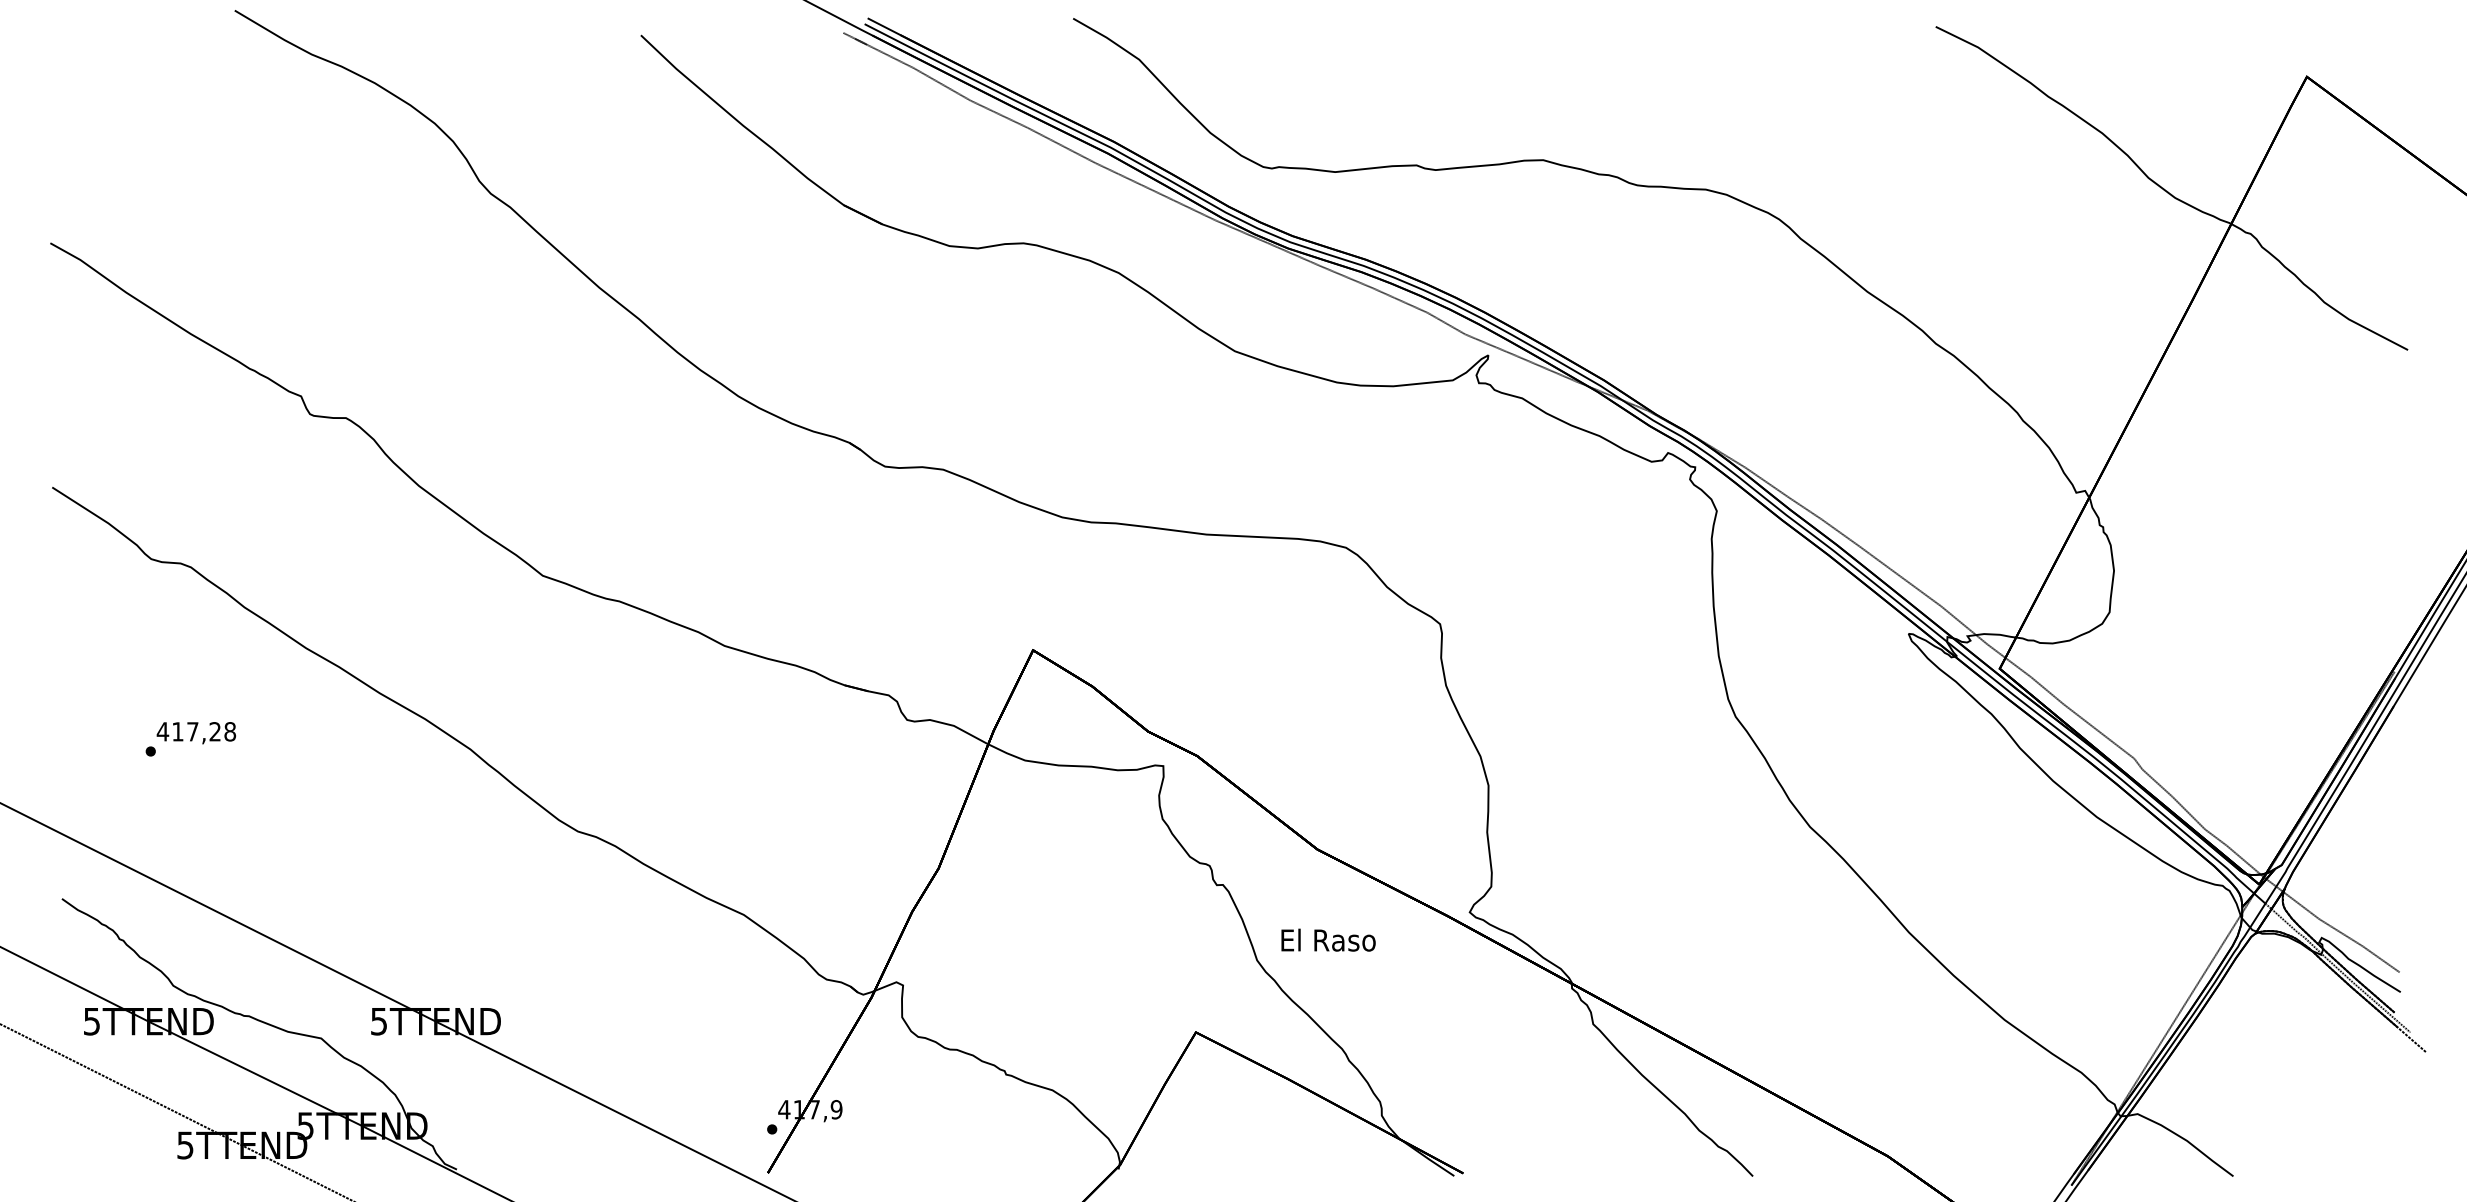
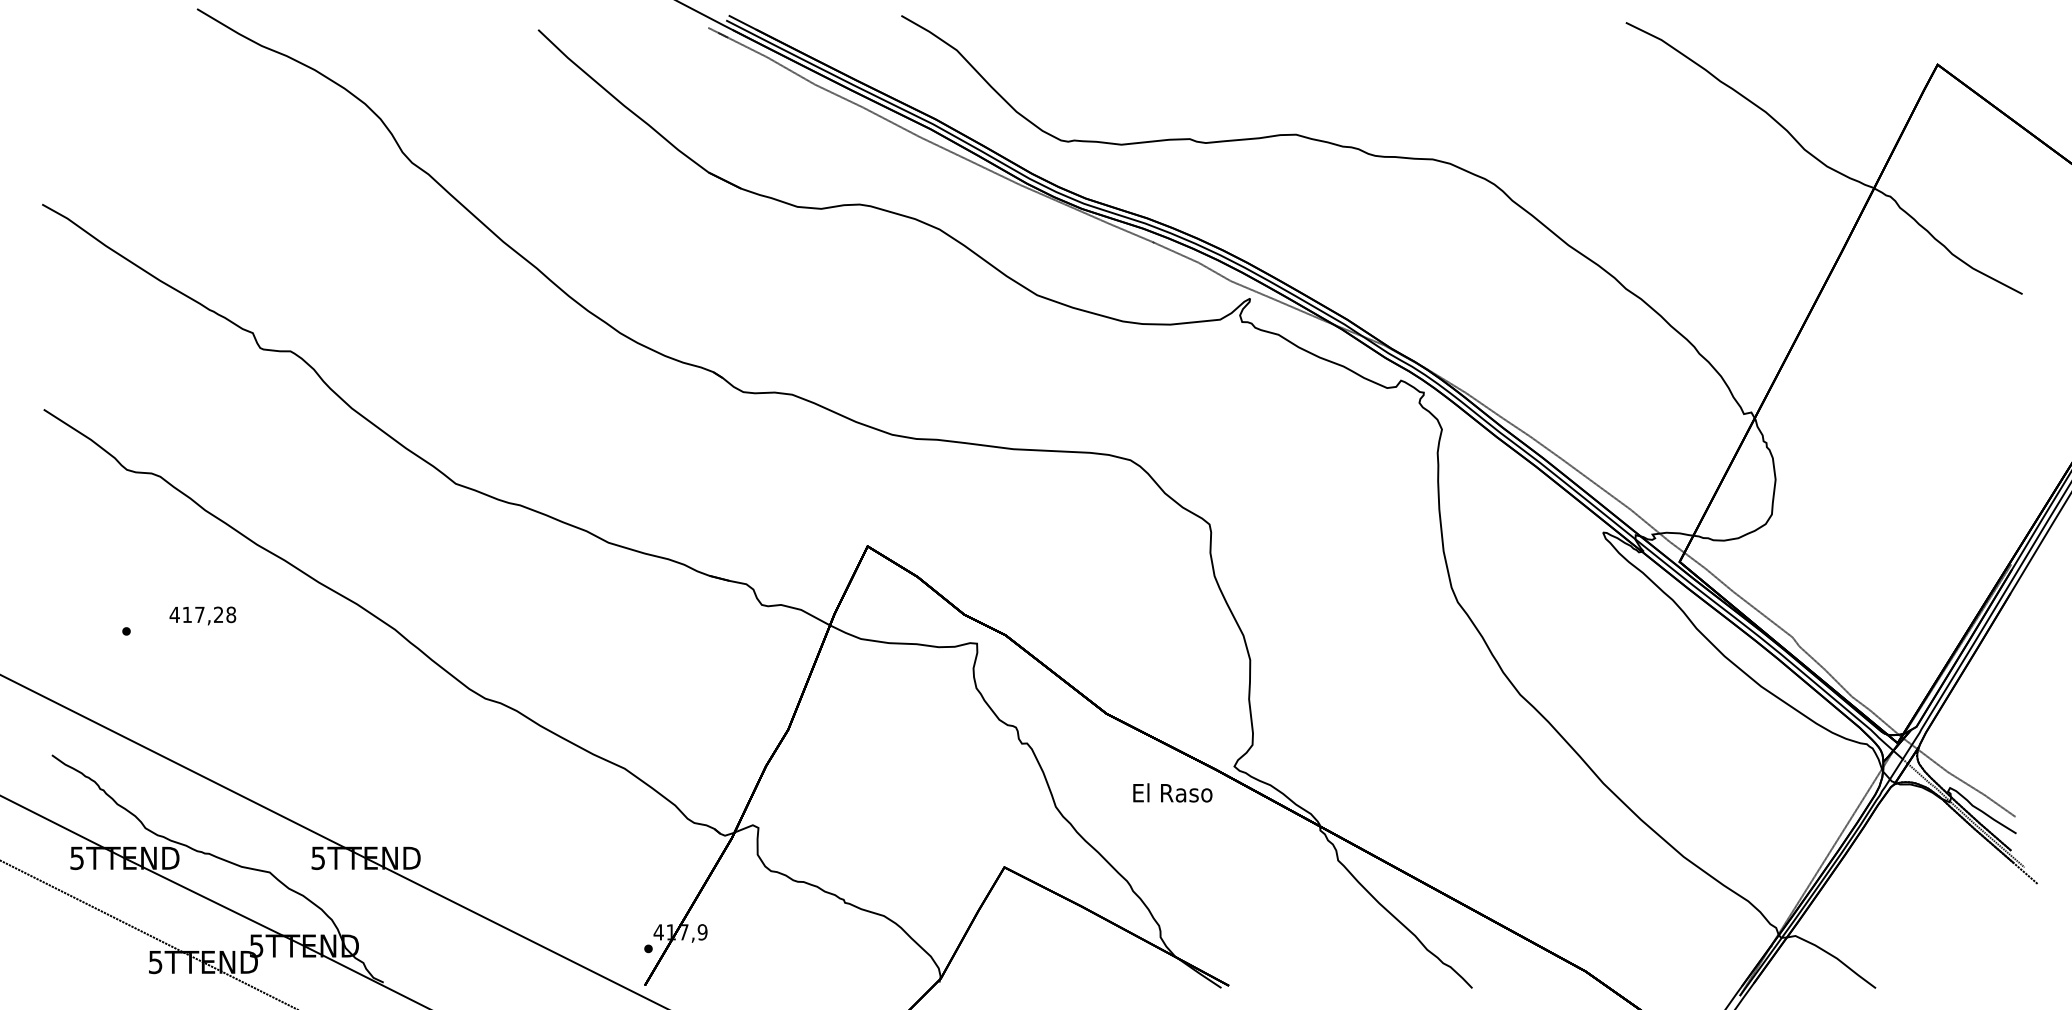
text: (195, 732) -> (202, 615), moved
text: (1328, 939) -> (1172, 792), moved

